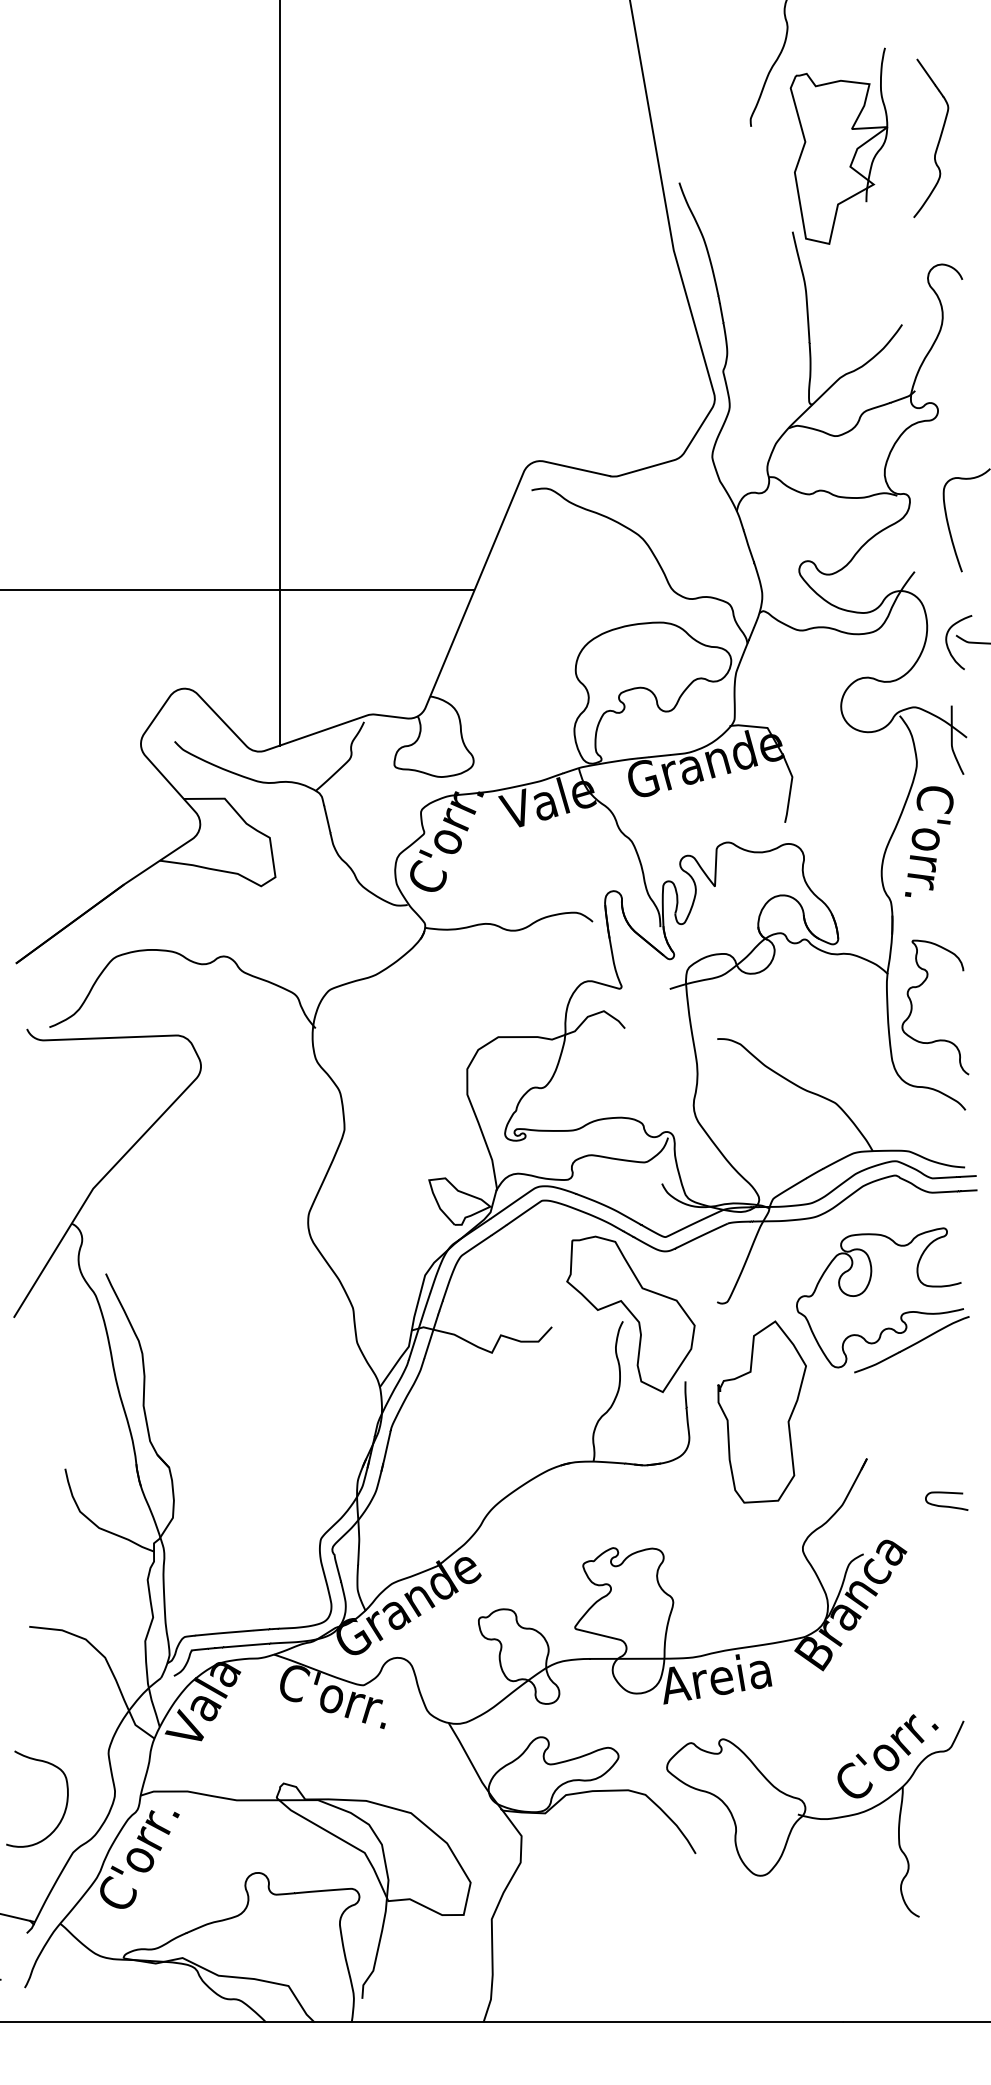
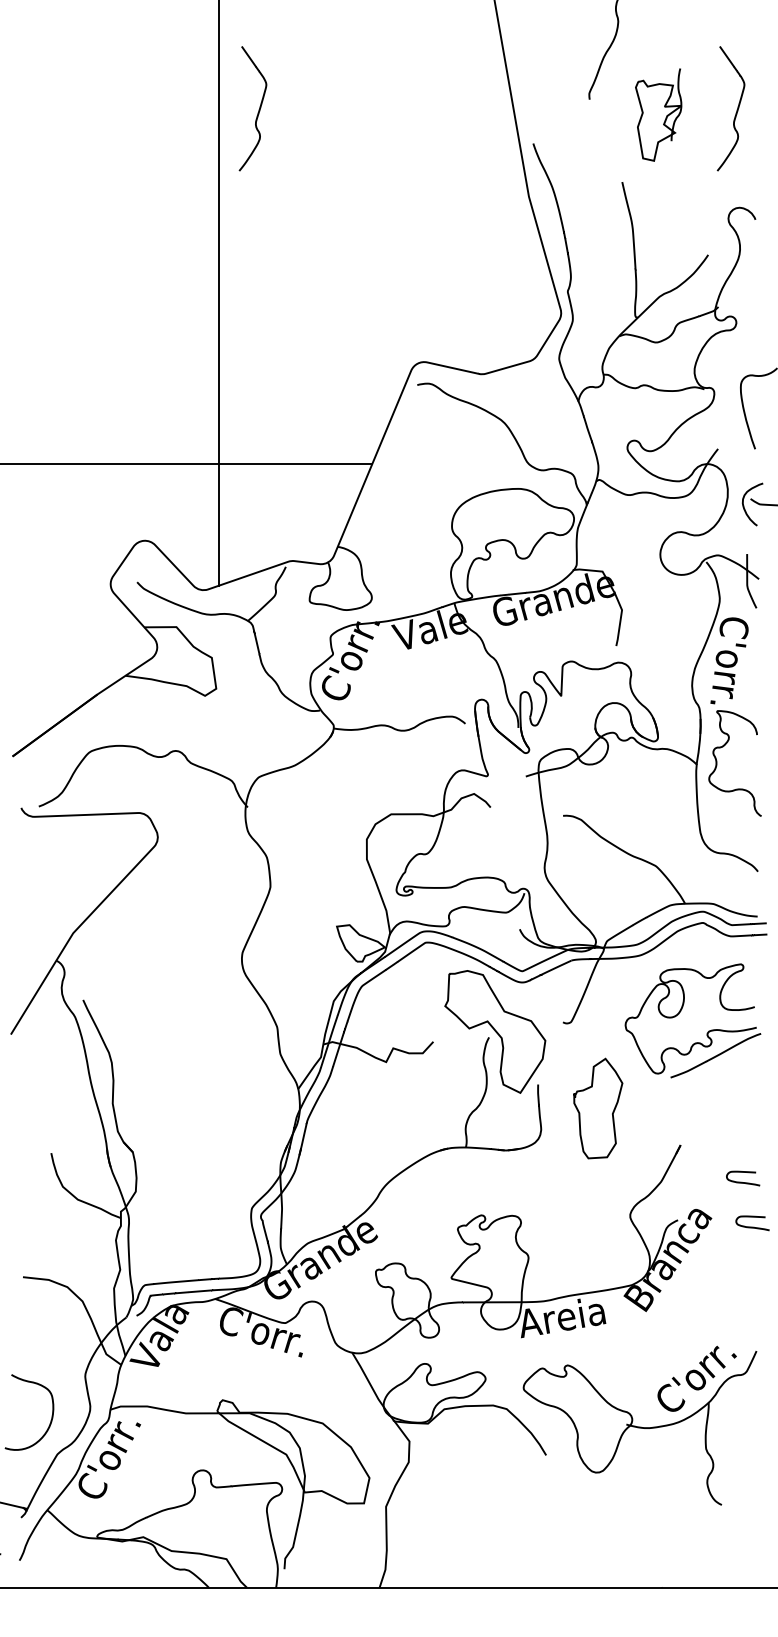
curve: (329, 139) -> (258, 109), added
part: (838, 145) -> (658, 114), size x0.6
curve: (912, 1007) -> (717, 763), moved
part: (761, 1411) -> (597, 1108), size x0.7
curve: (958, 1562) -> (752, 1226), added

